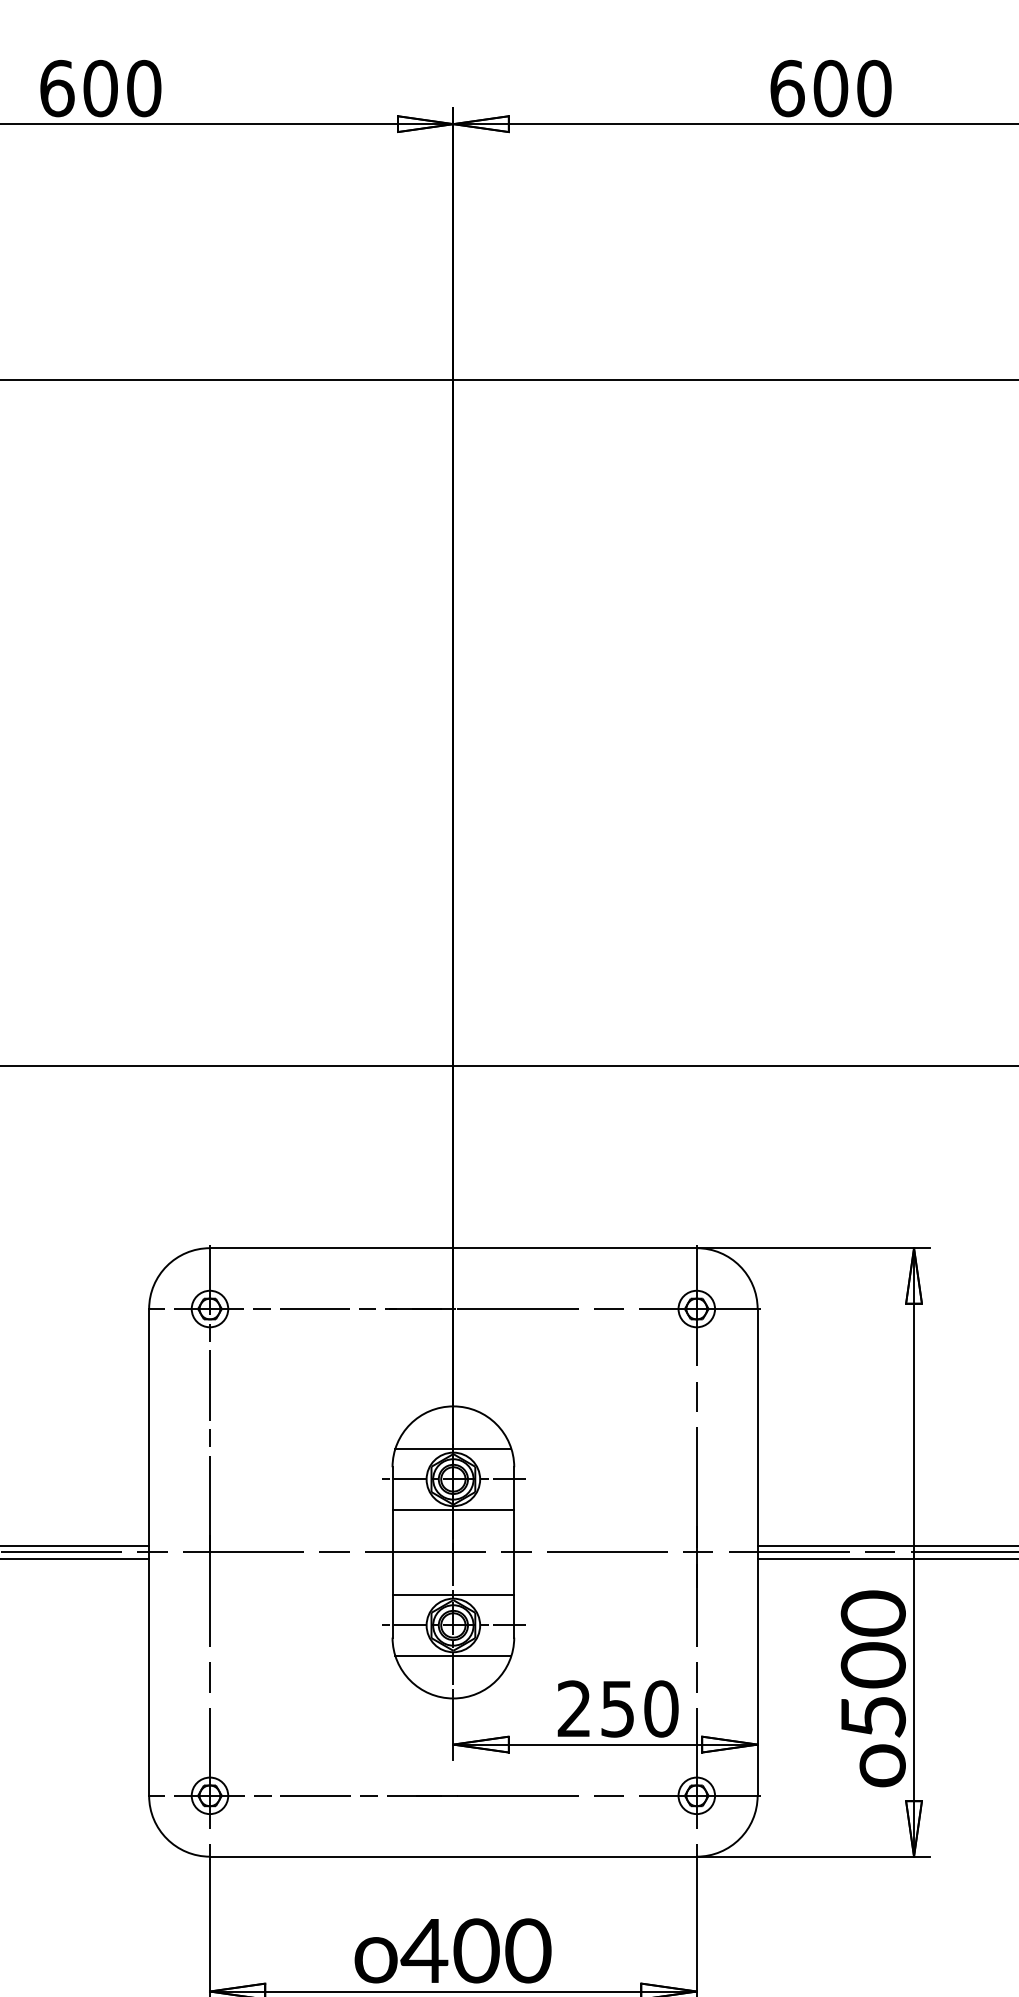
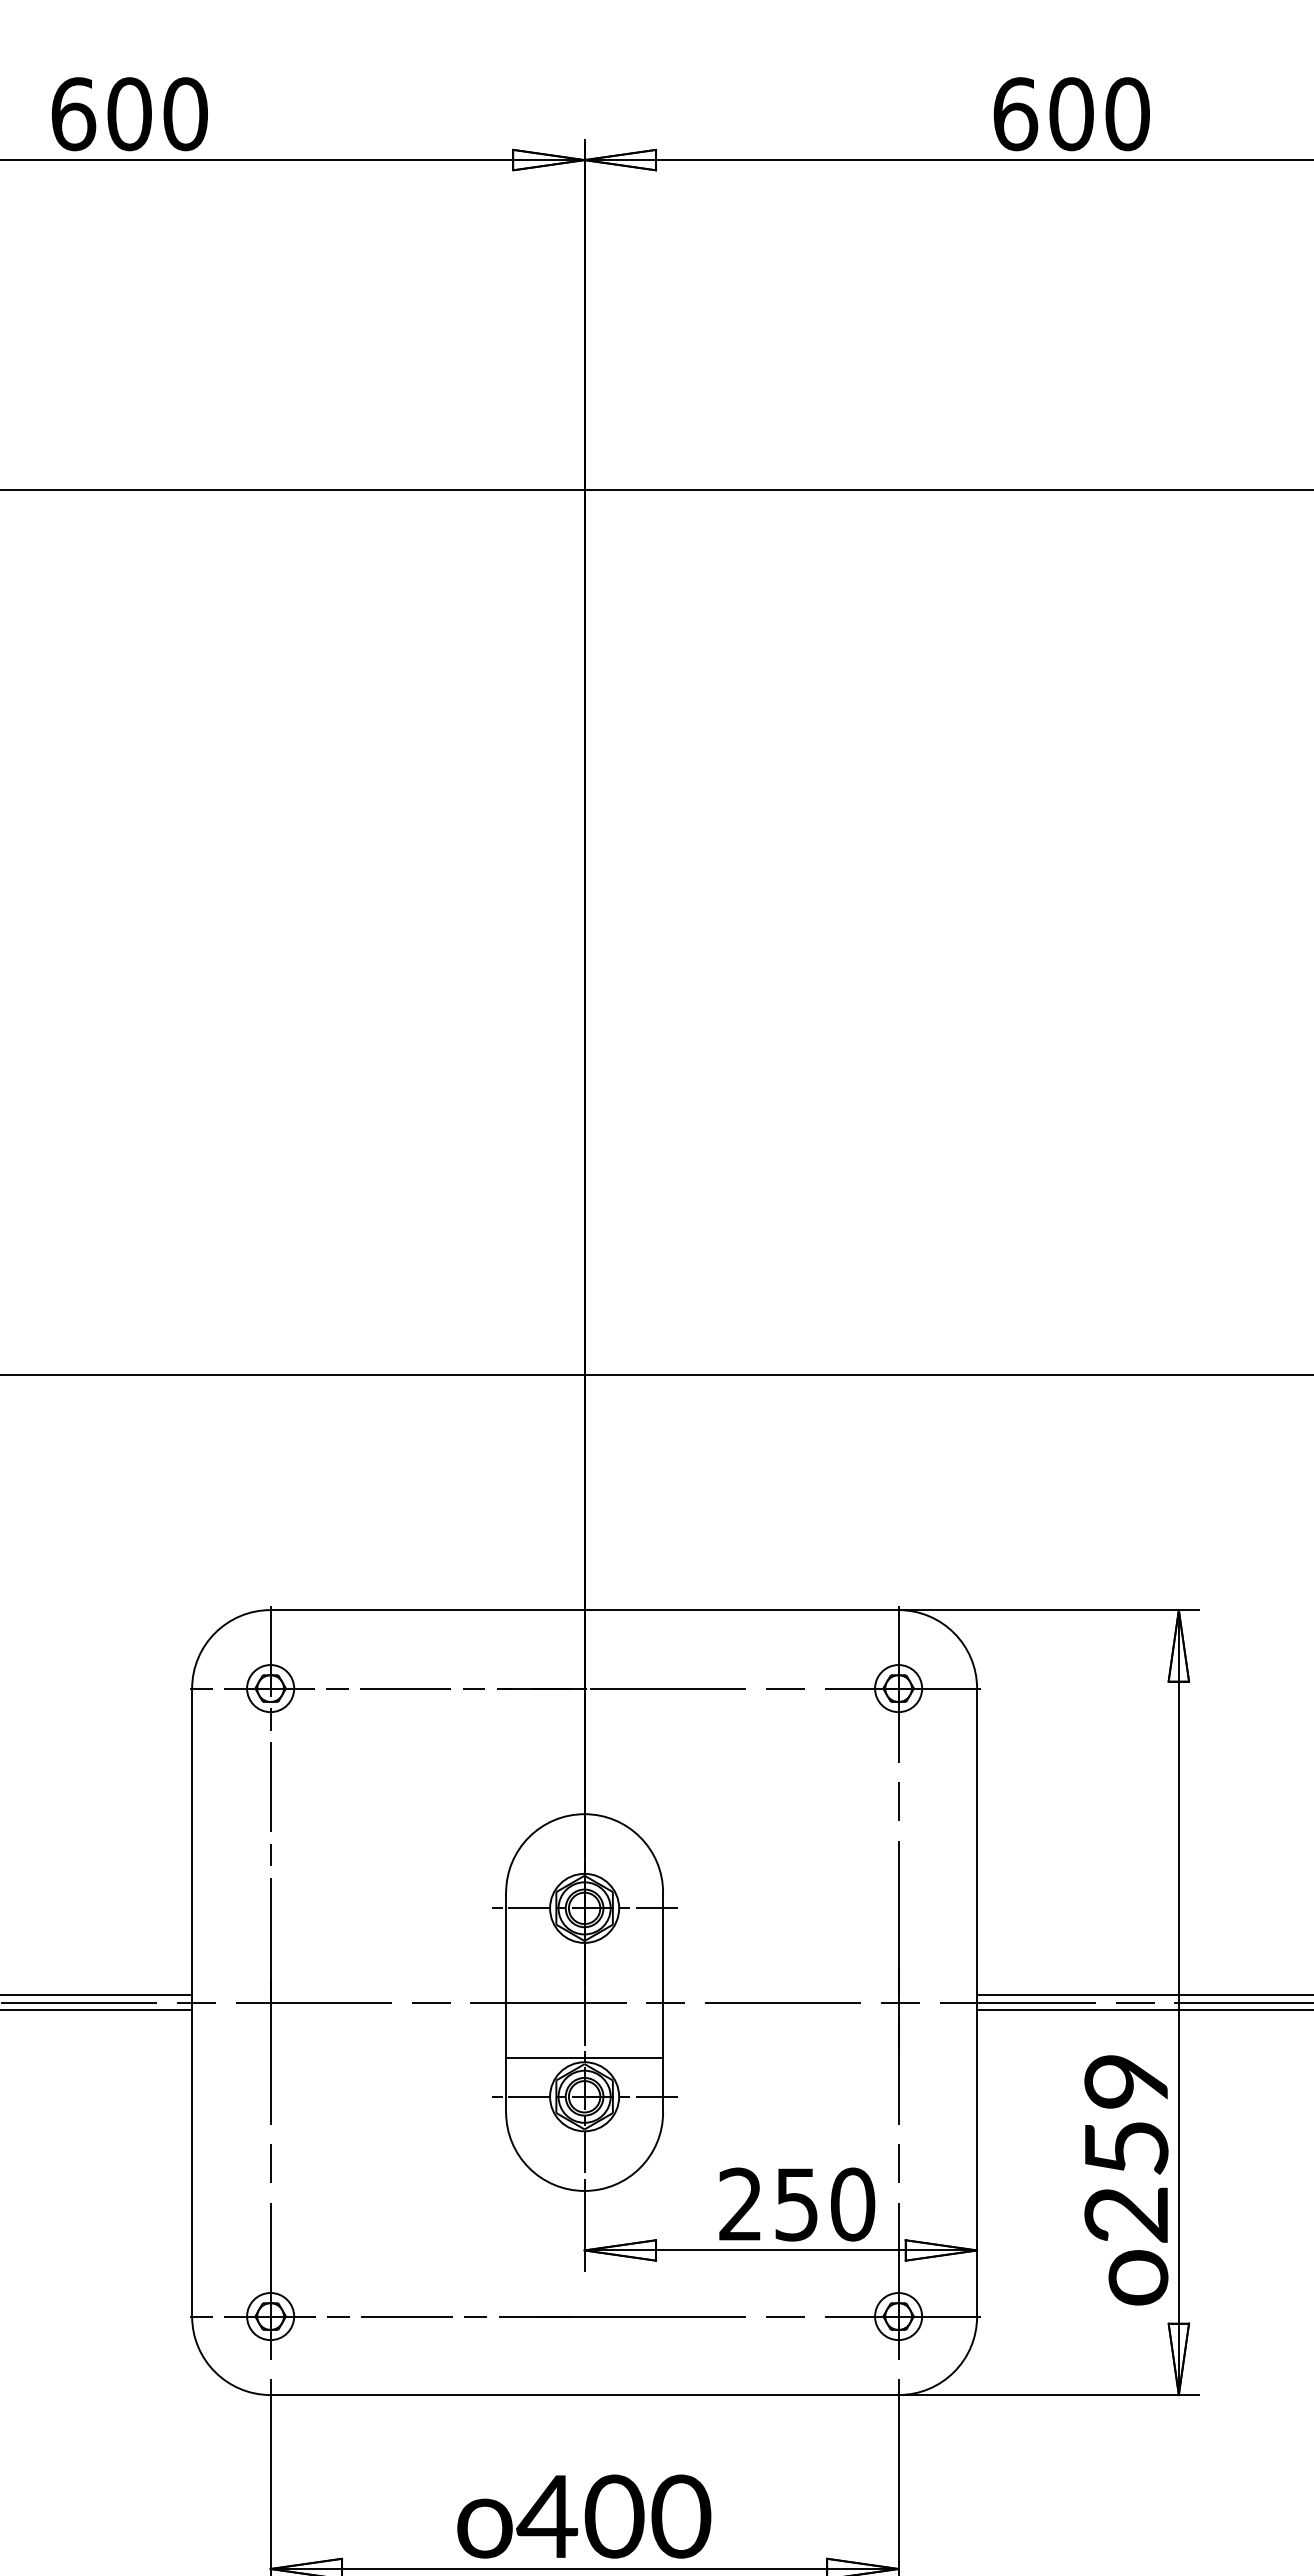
line: (453, 1449) -> (584, 1869), removed
line: (453, 1509) -> (584, 1947), removed
line: (453, 1656) -> (584, 2136), removed
text: (873, 1664) -> (1126, 2146), 500 -> 259

